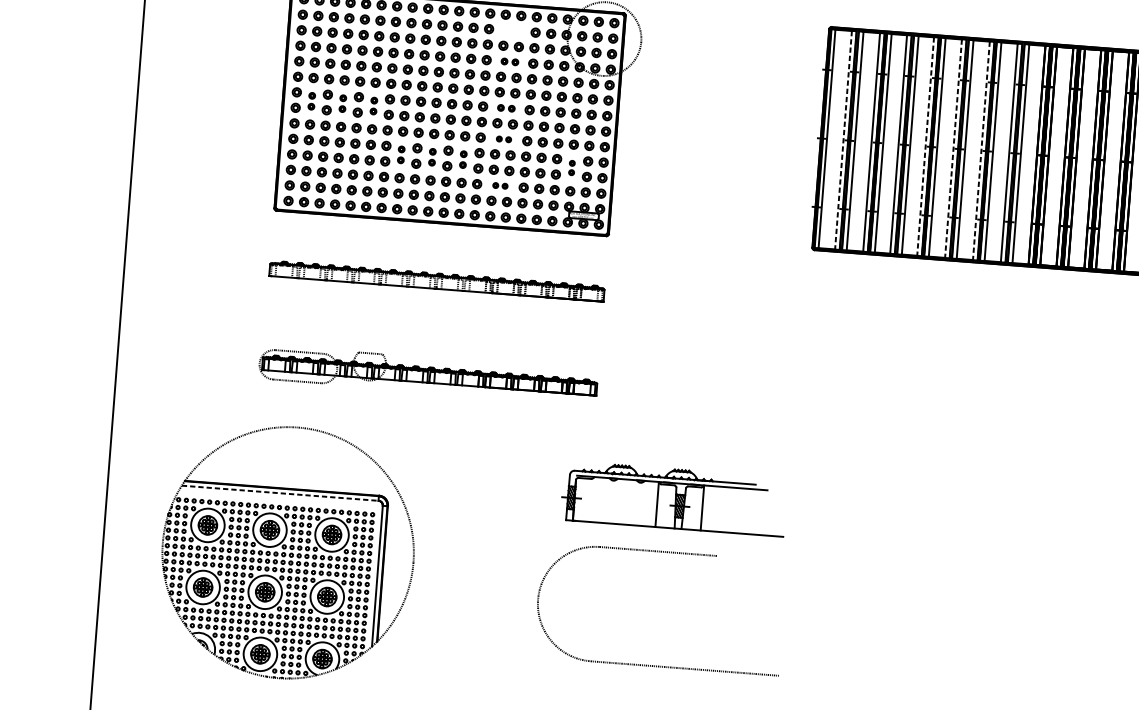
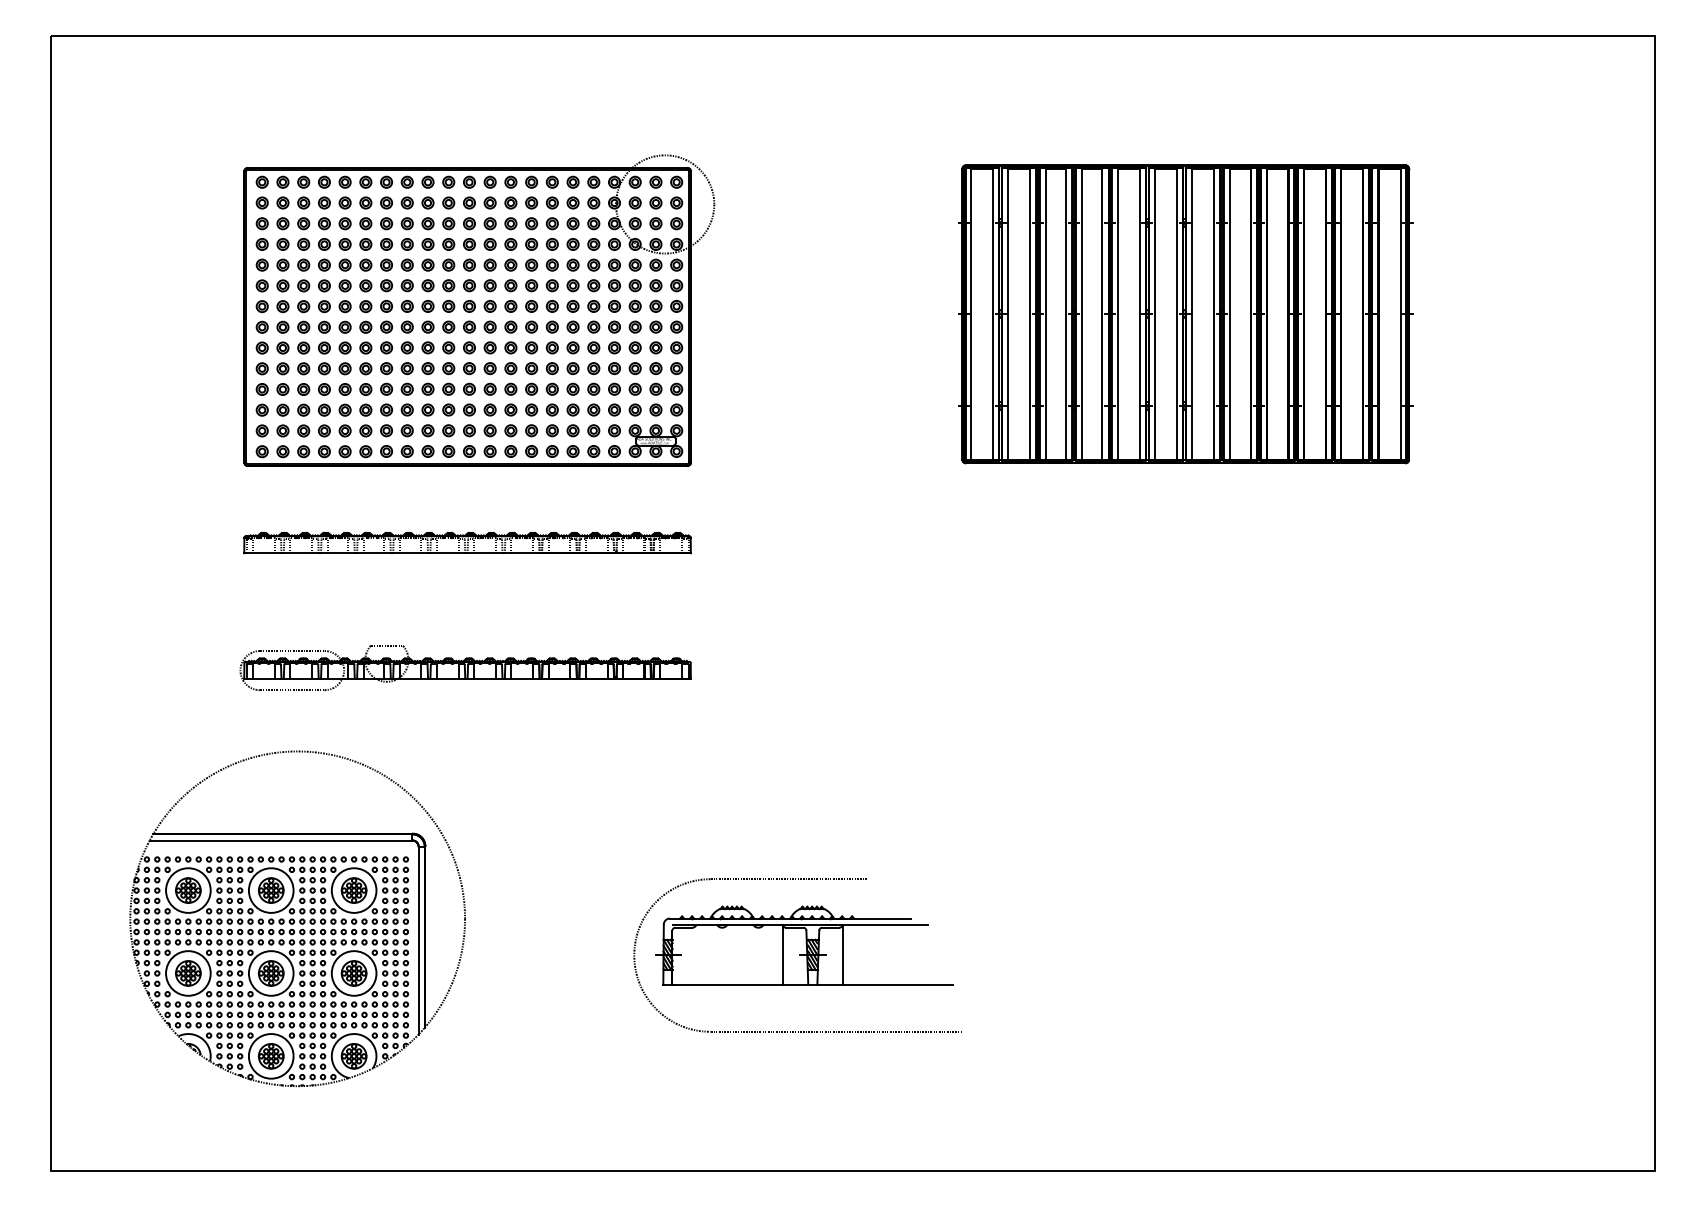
part: (512, 30) -> (541, 202), added
part: (509, 61) -> (541, 244), size x1.43
part: (311, 100) -> (282, 316), size x1.43
part: (342, 103) -> (324, 316), size x1.43
part: (373, 105) -> (365, 316), size x1.43
part: (506, 108) -> (541, 306), size x1.43
part: (503, 139) -> (541, 347), size x1.67
line: (843, 139) -> (992, 313), dashed -> solid
line: (925, 145) -> (1102, 313), dashed -> solid
line: (953, 148) -> (1139, 313), dashed -> solid
line: (981, 150) -> (1176, 313), dashed -> solid
part: (400, 154) -> (406, 378), size x1.43
part: (432, 156) -> (448, 378), size x1.43
part: (462, 159) -> (489, 378), size x1.43
part: (571, 167) -> (634, 378), size x1.67
part: (500, 185) -> (541, 409), size x1.67
line: (280, 493) -> (281, 840), dashed -> solid
part: (674, 498) -> (804, 945), moved

